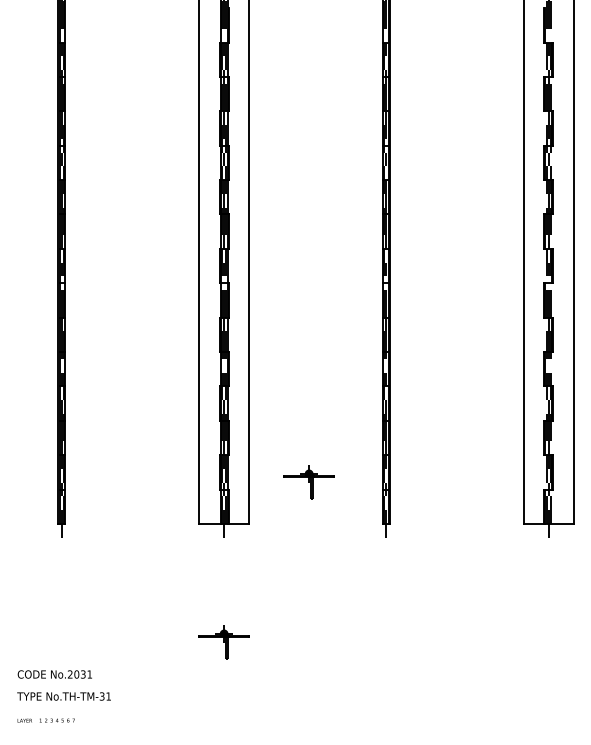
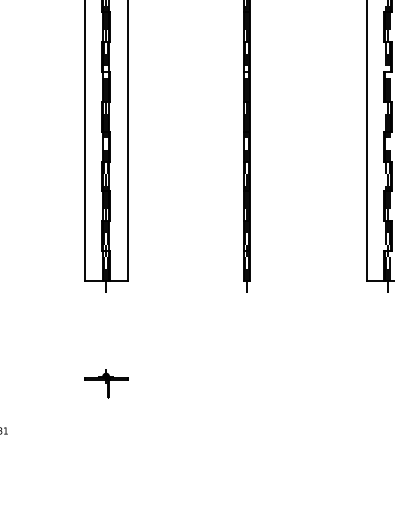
part: (308, 482) -> (179, 245), removed

